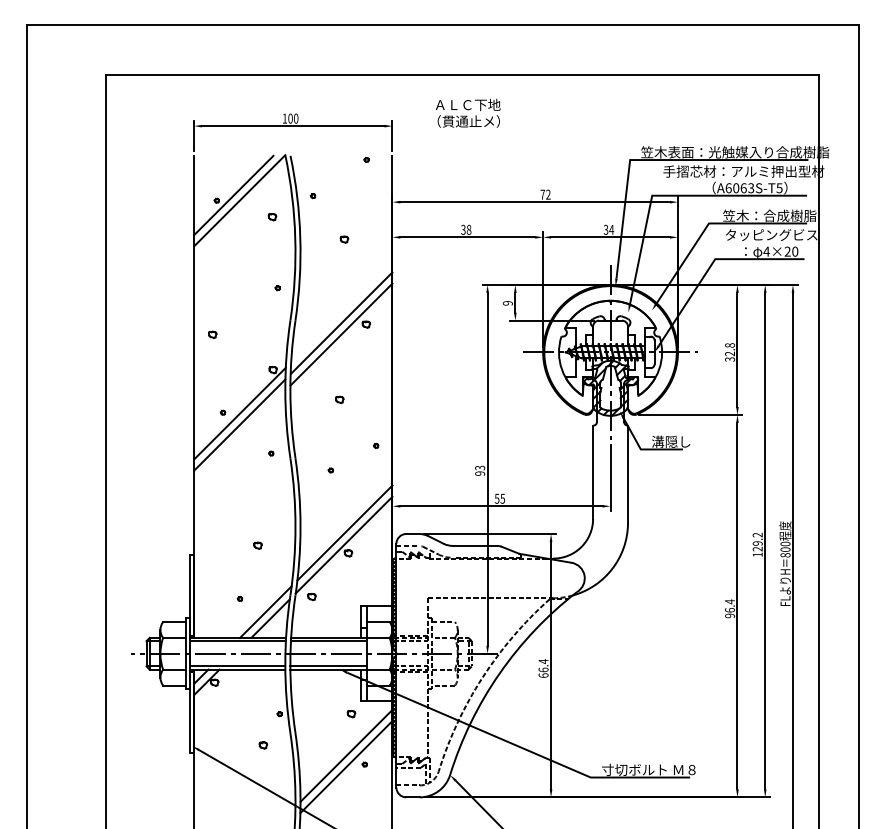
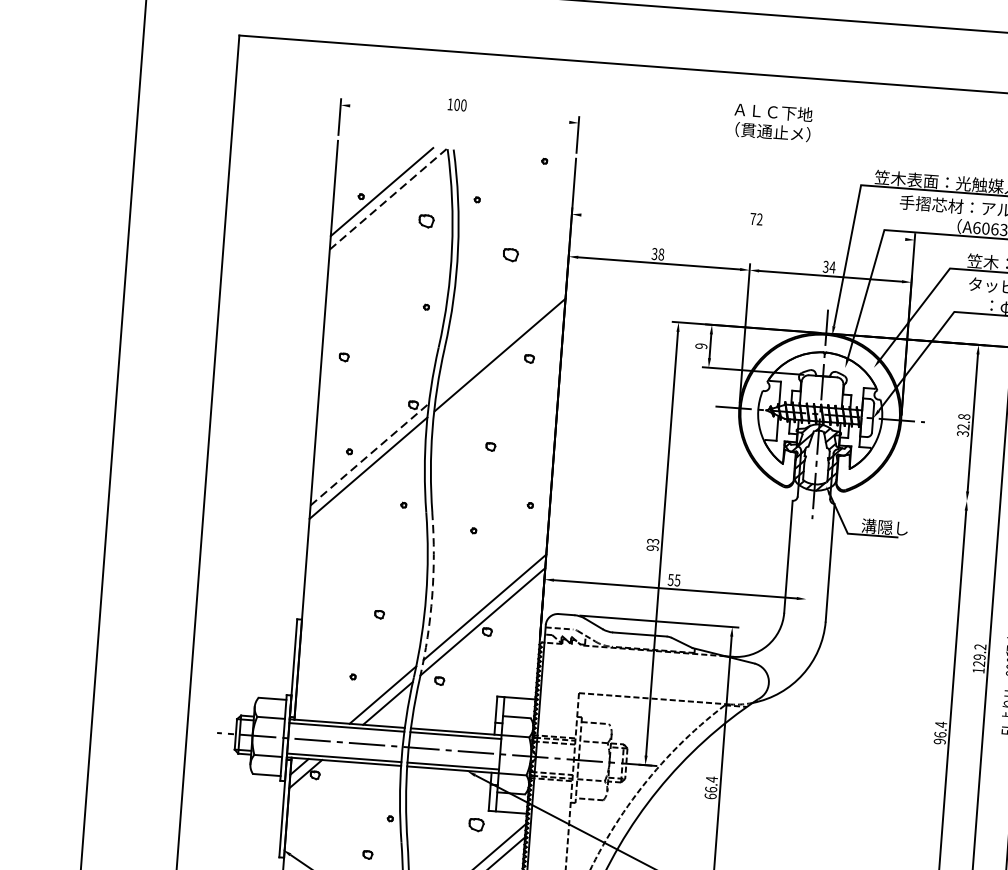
text: (468, 112) -> (773, 121), moved
line: (293, 126) -> (459, 114), removed
line: (240, 200) -> (389, 198), solid -> dashed
line: (535, 202) -> (743, 227), removed
part: (272, 217) -> (426, 221), size x1.6
part: (344, 239) -> (510, 254), size x1.6
line: (341, 334) -> (498, 368), removed
line: (239, 413) -> (369, 454), solid -> dashed
line: (690, 414) -> (910, 496), removed
line: (610, 477) -> (808, 564), removed
arc: (300, 526) -> (432, 595), solid -> dashed
part: (351, 714) -> (476, 825), size x1.6

